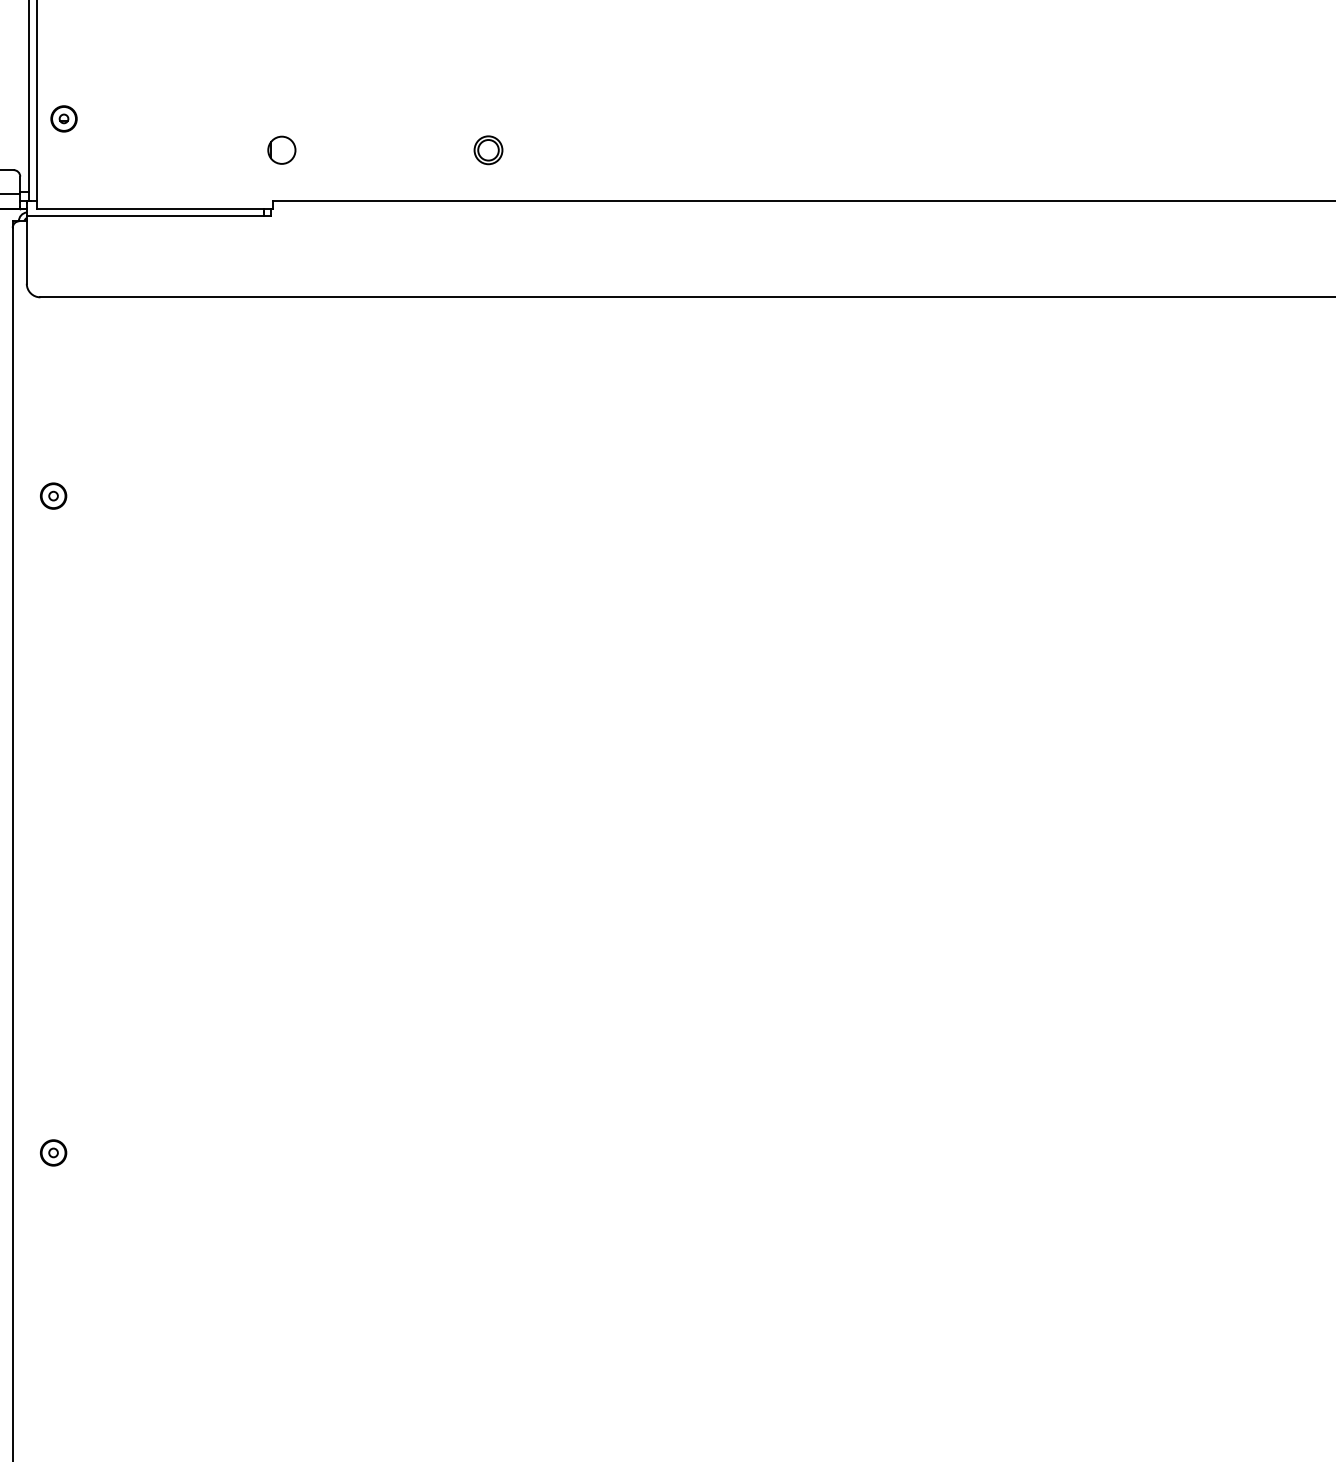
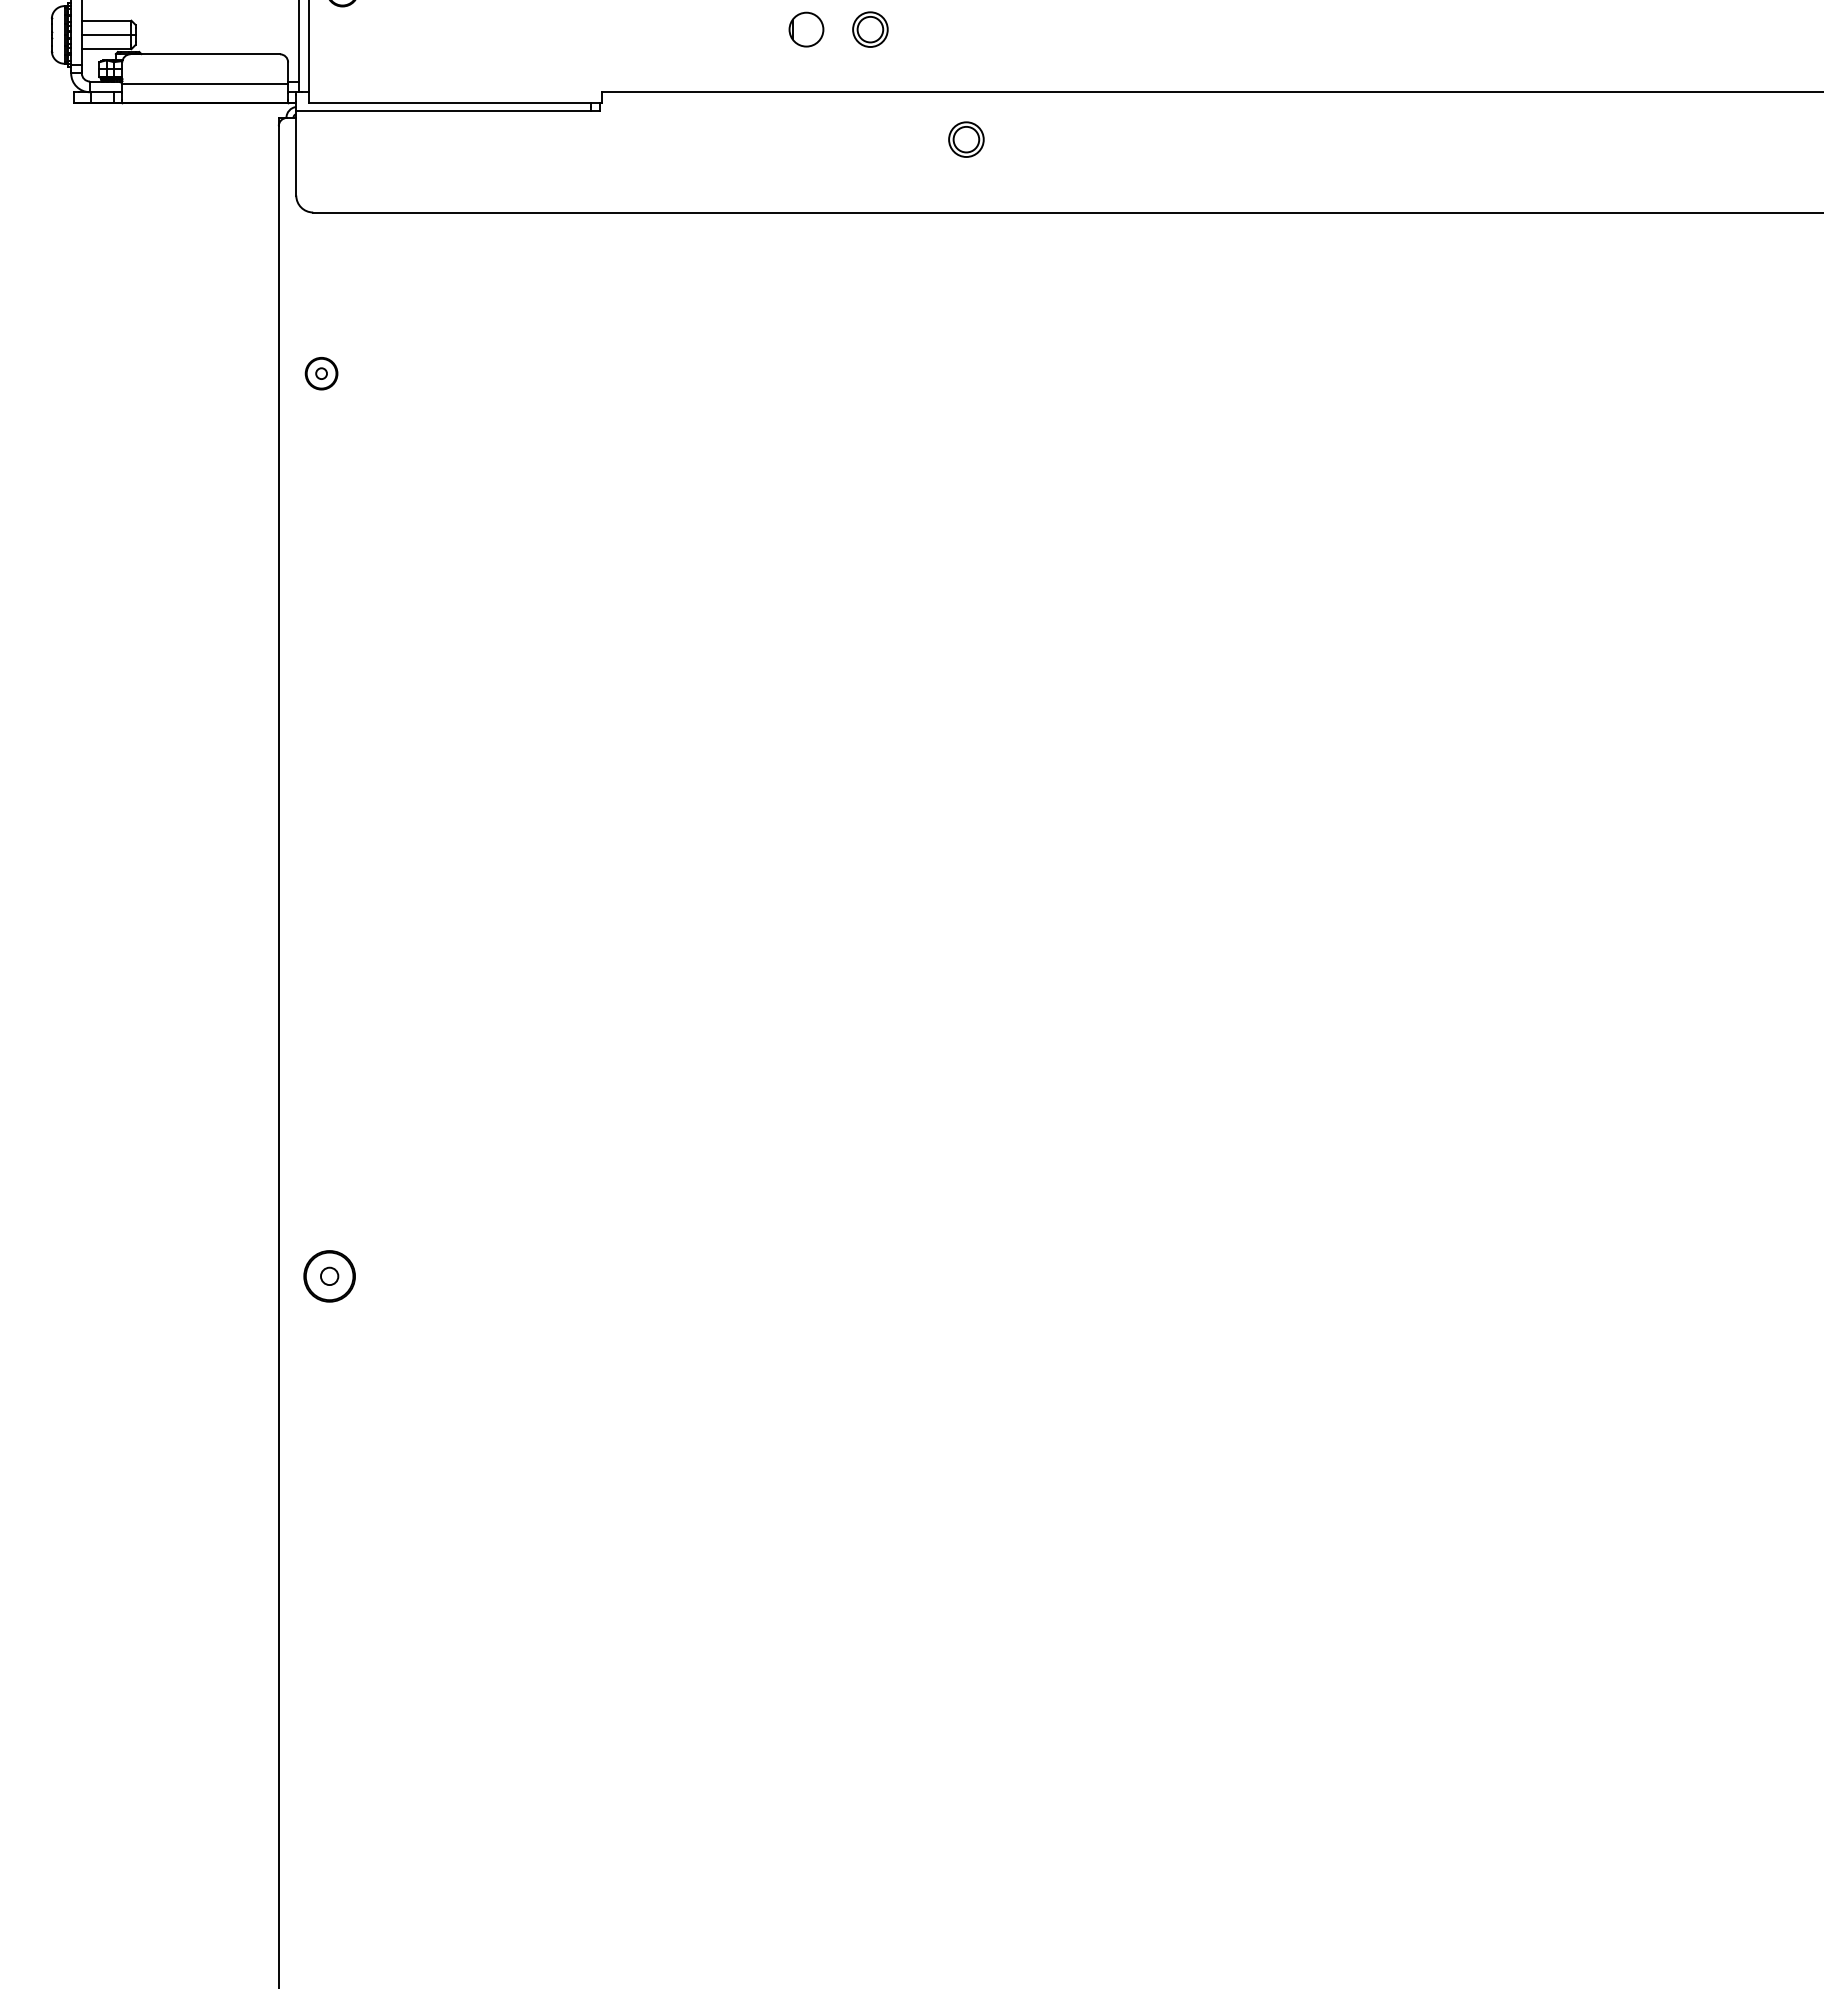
part: (281, 150) -> (806, 29), moved
part: (565, 238) -> (966, 139), added
part: (53, 495) -> (321, 373), moved
part: (53, 1153) -> (329, 1276), size x1.6

